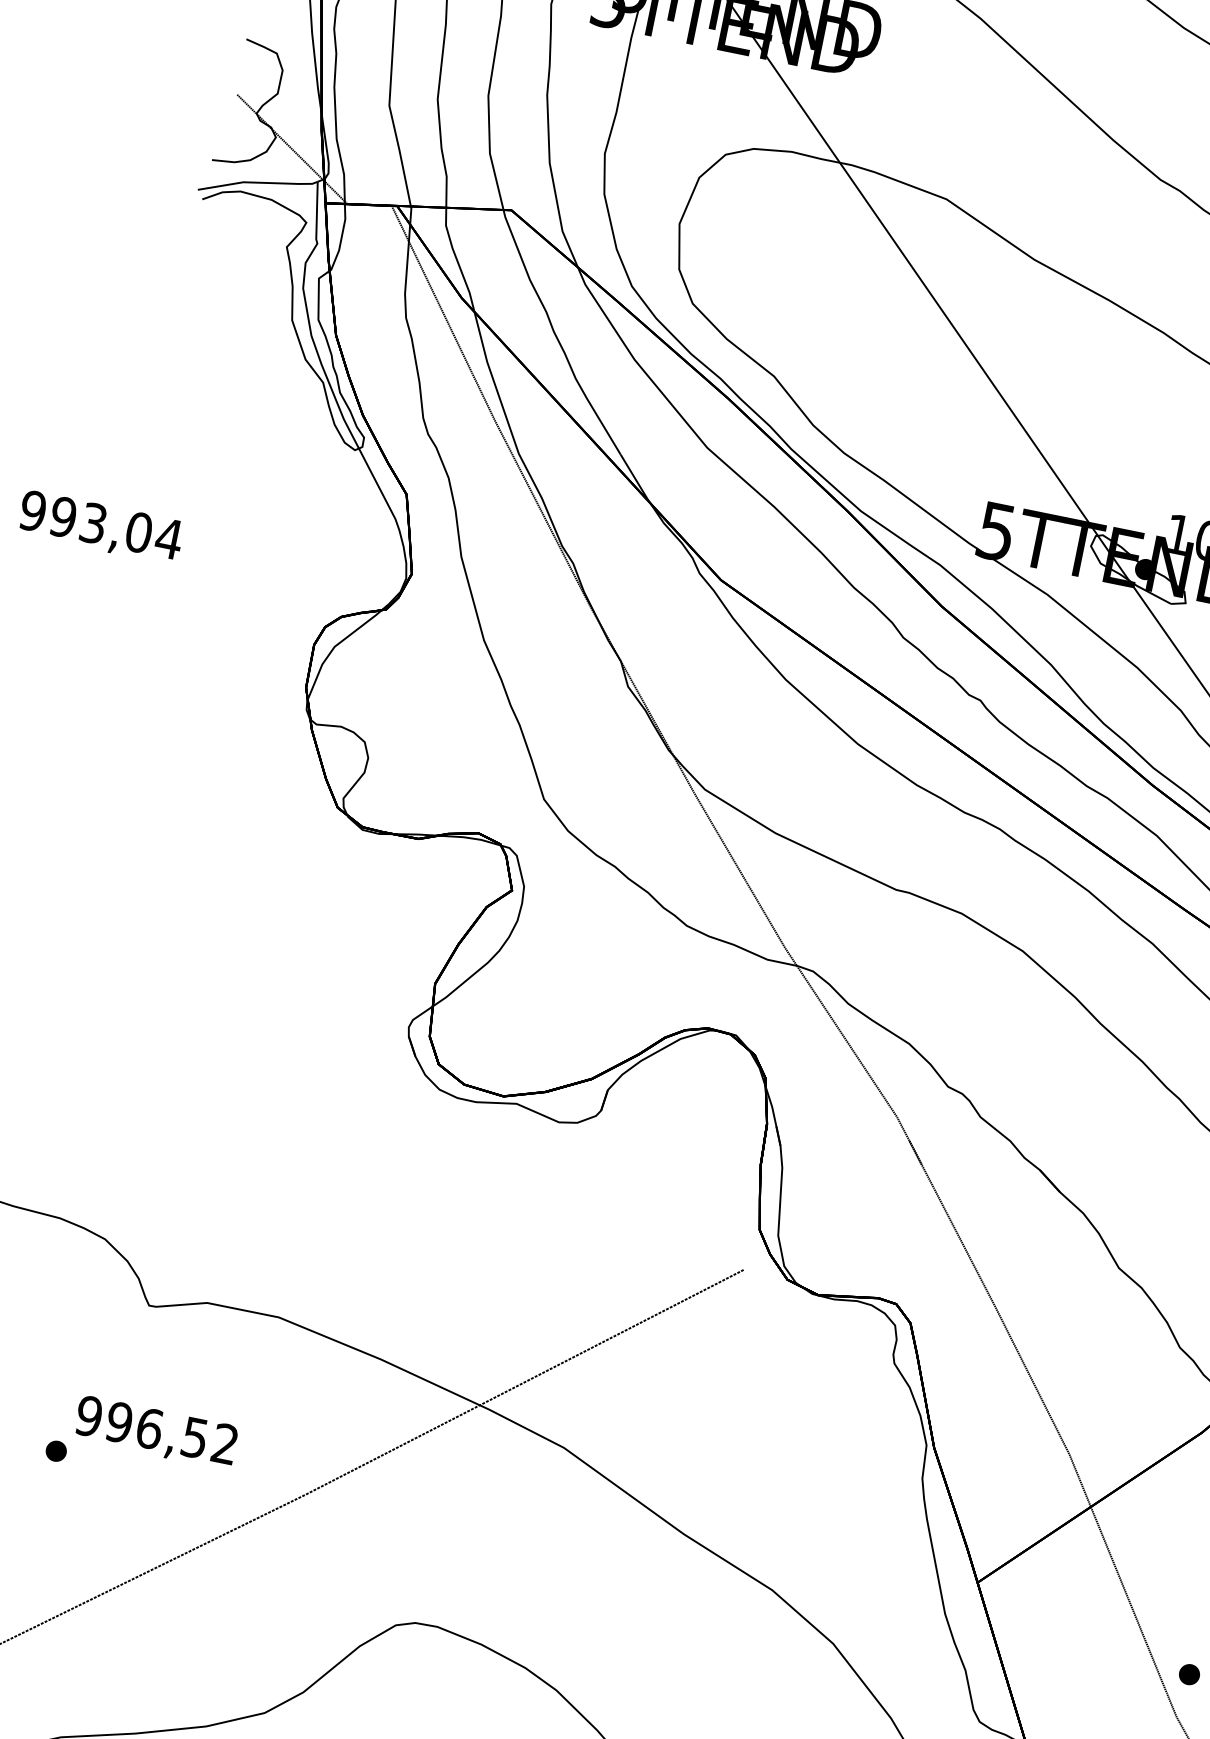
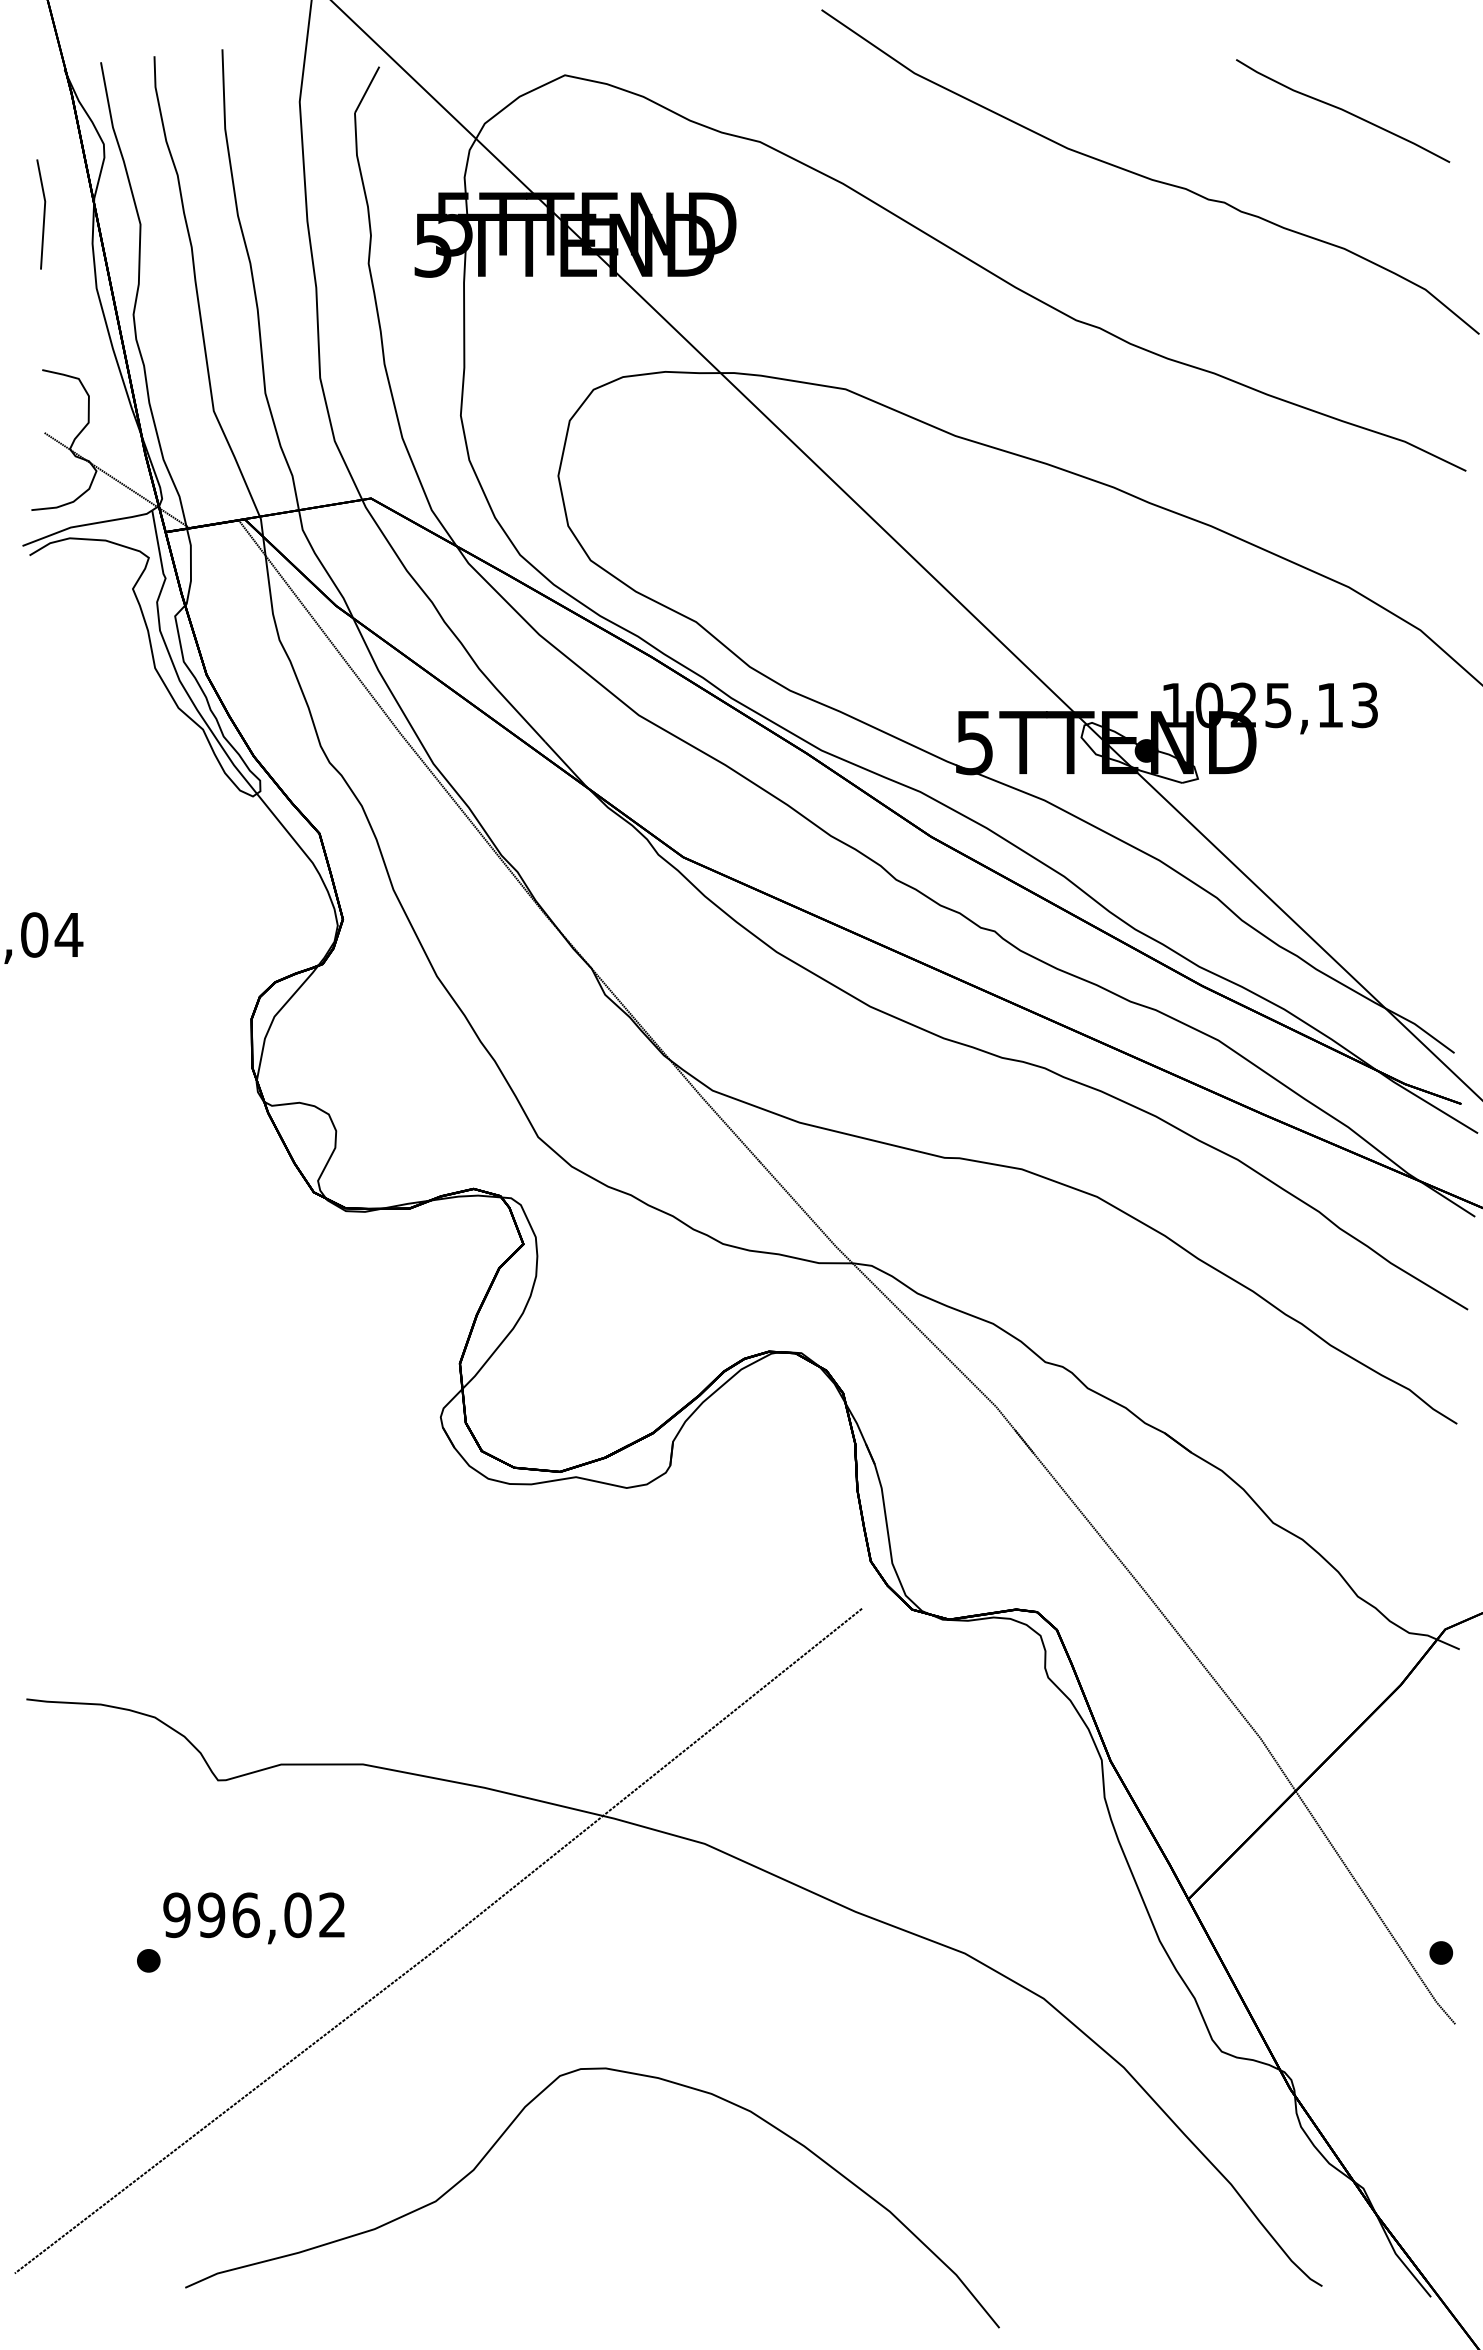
text: (194, 1438) -> (297, 1915), 996,52 -> 996,02

